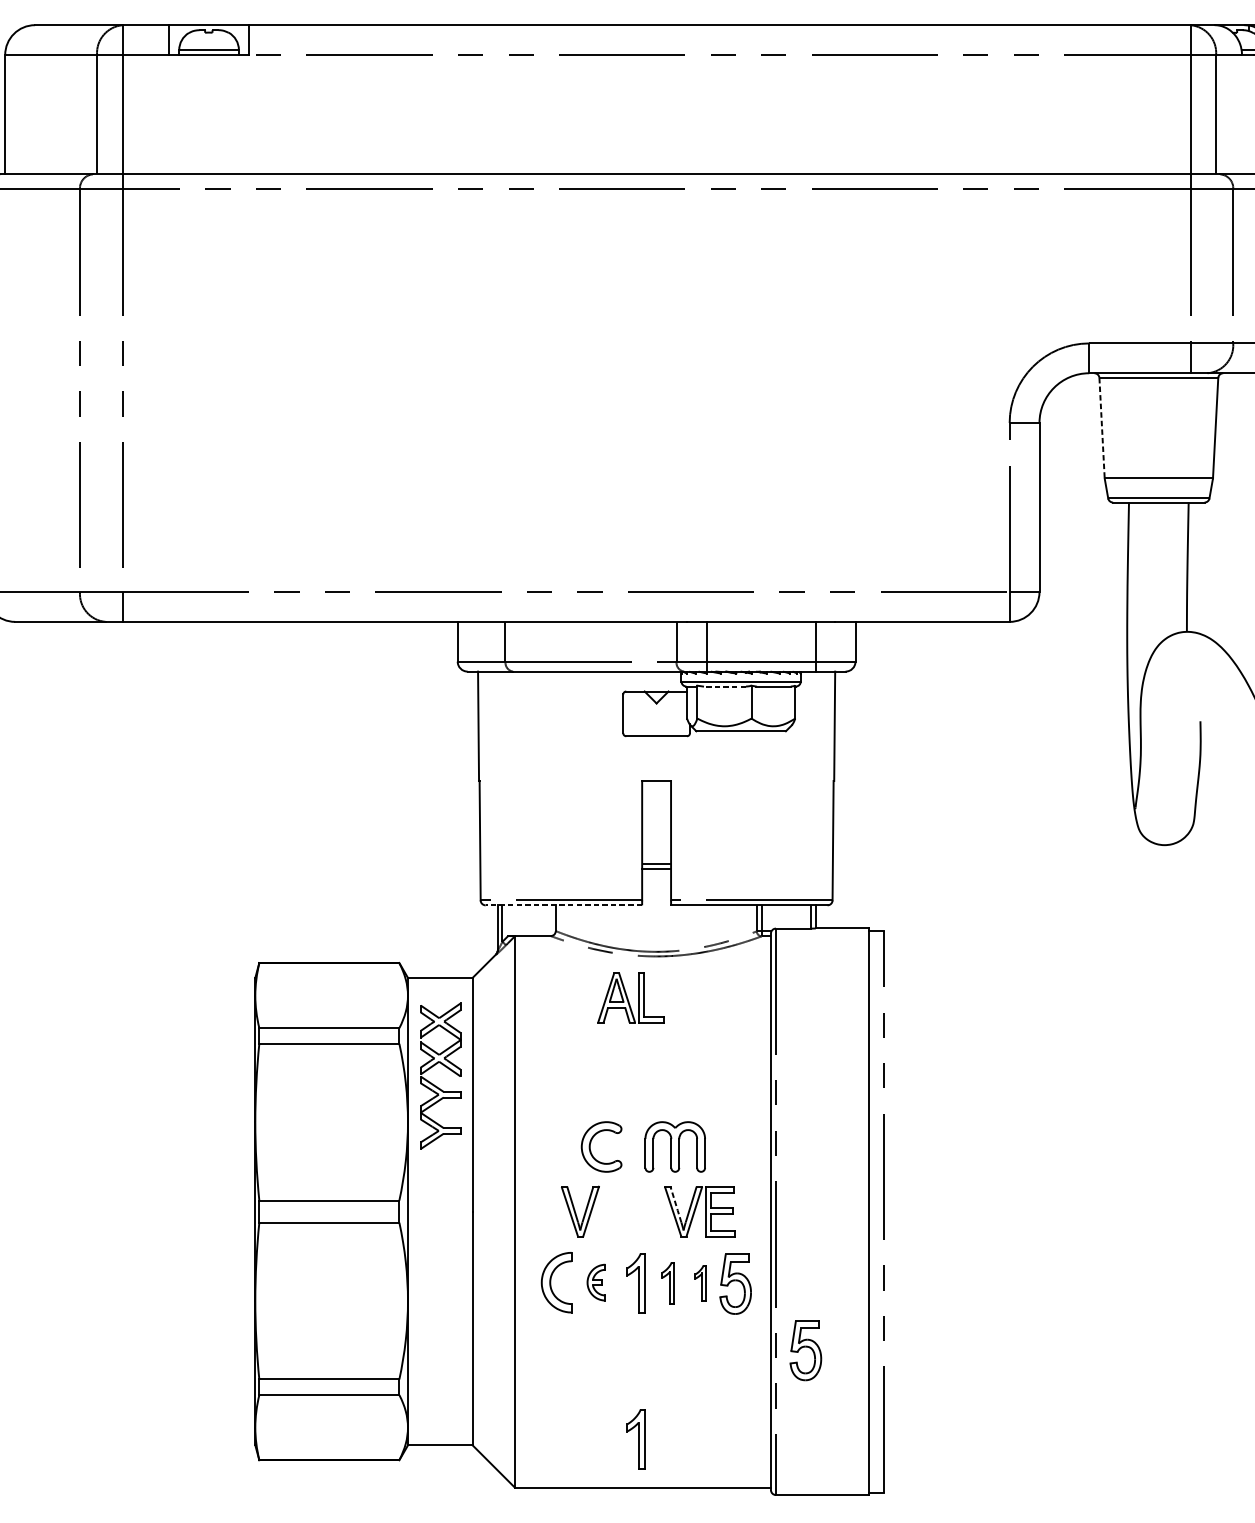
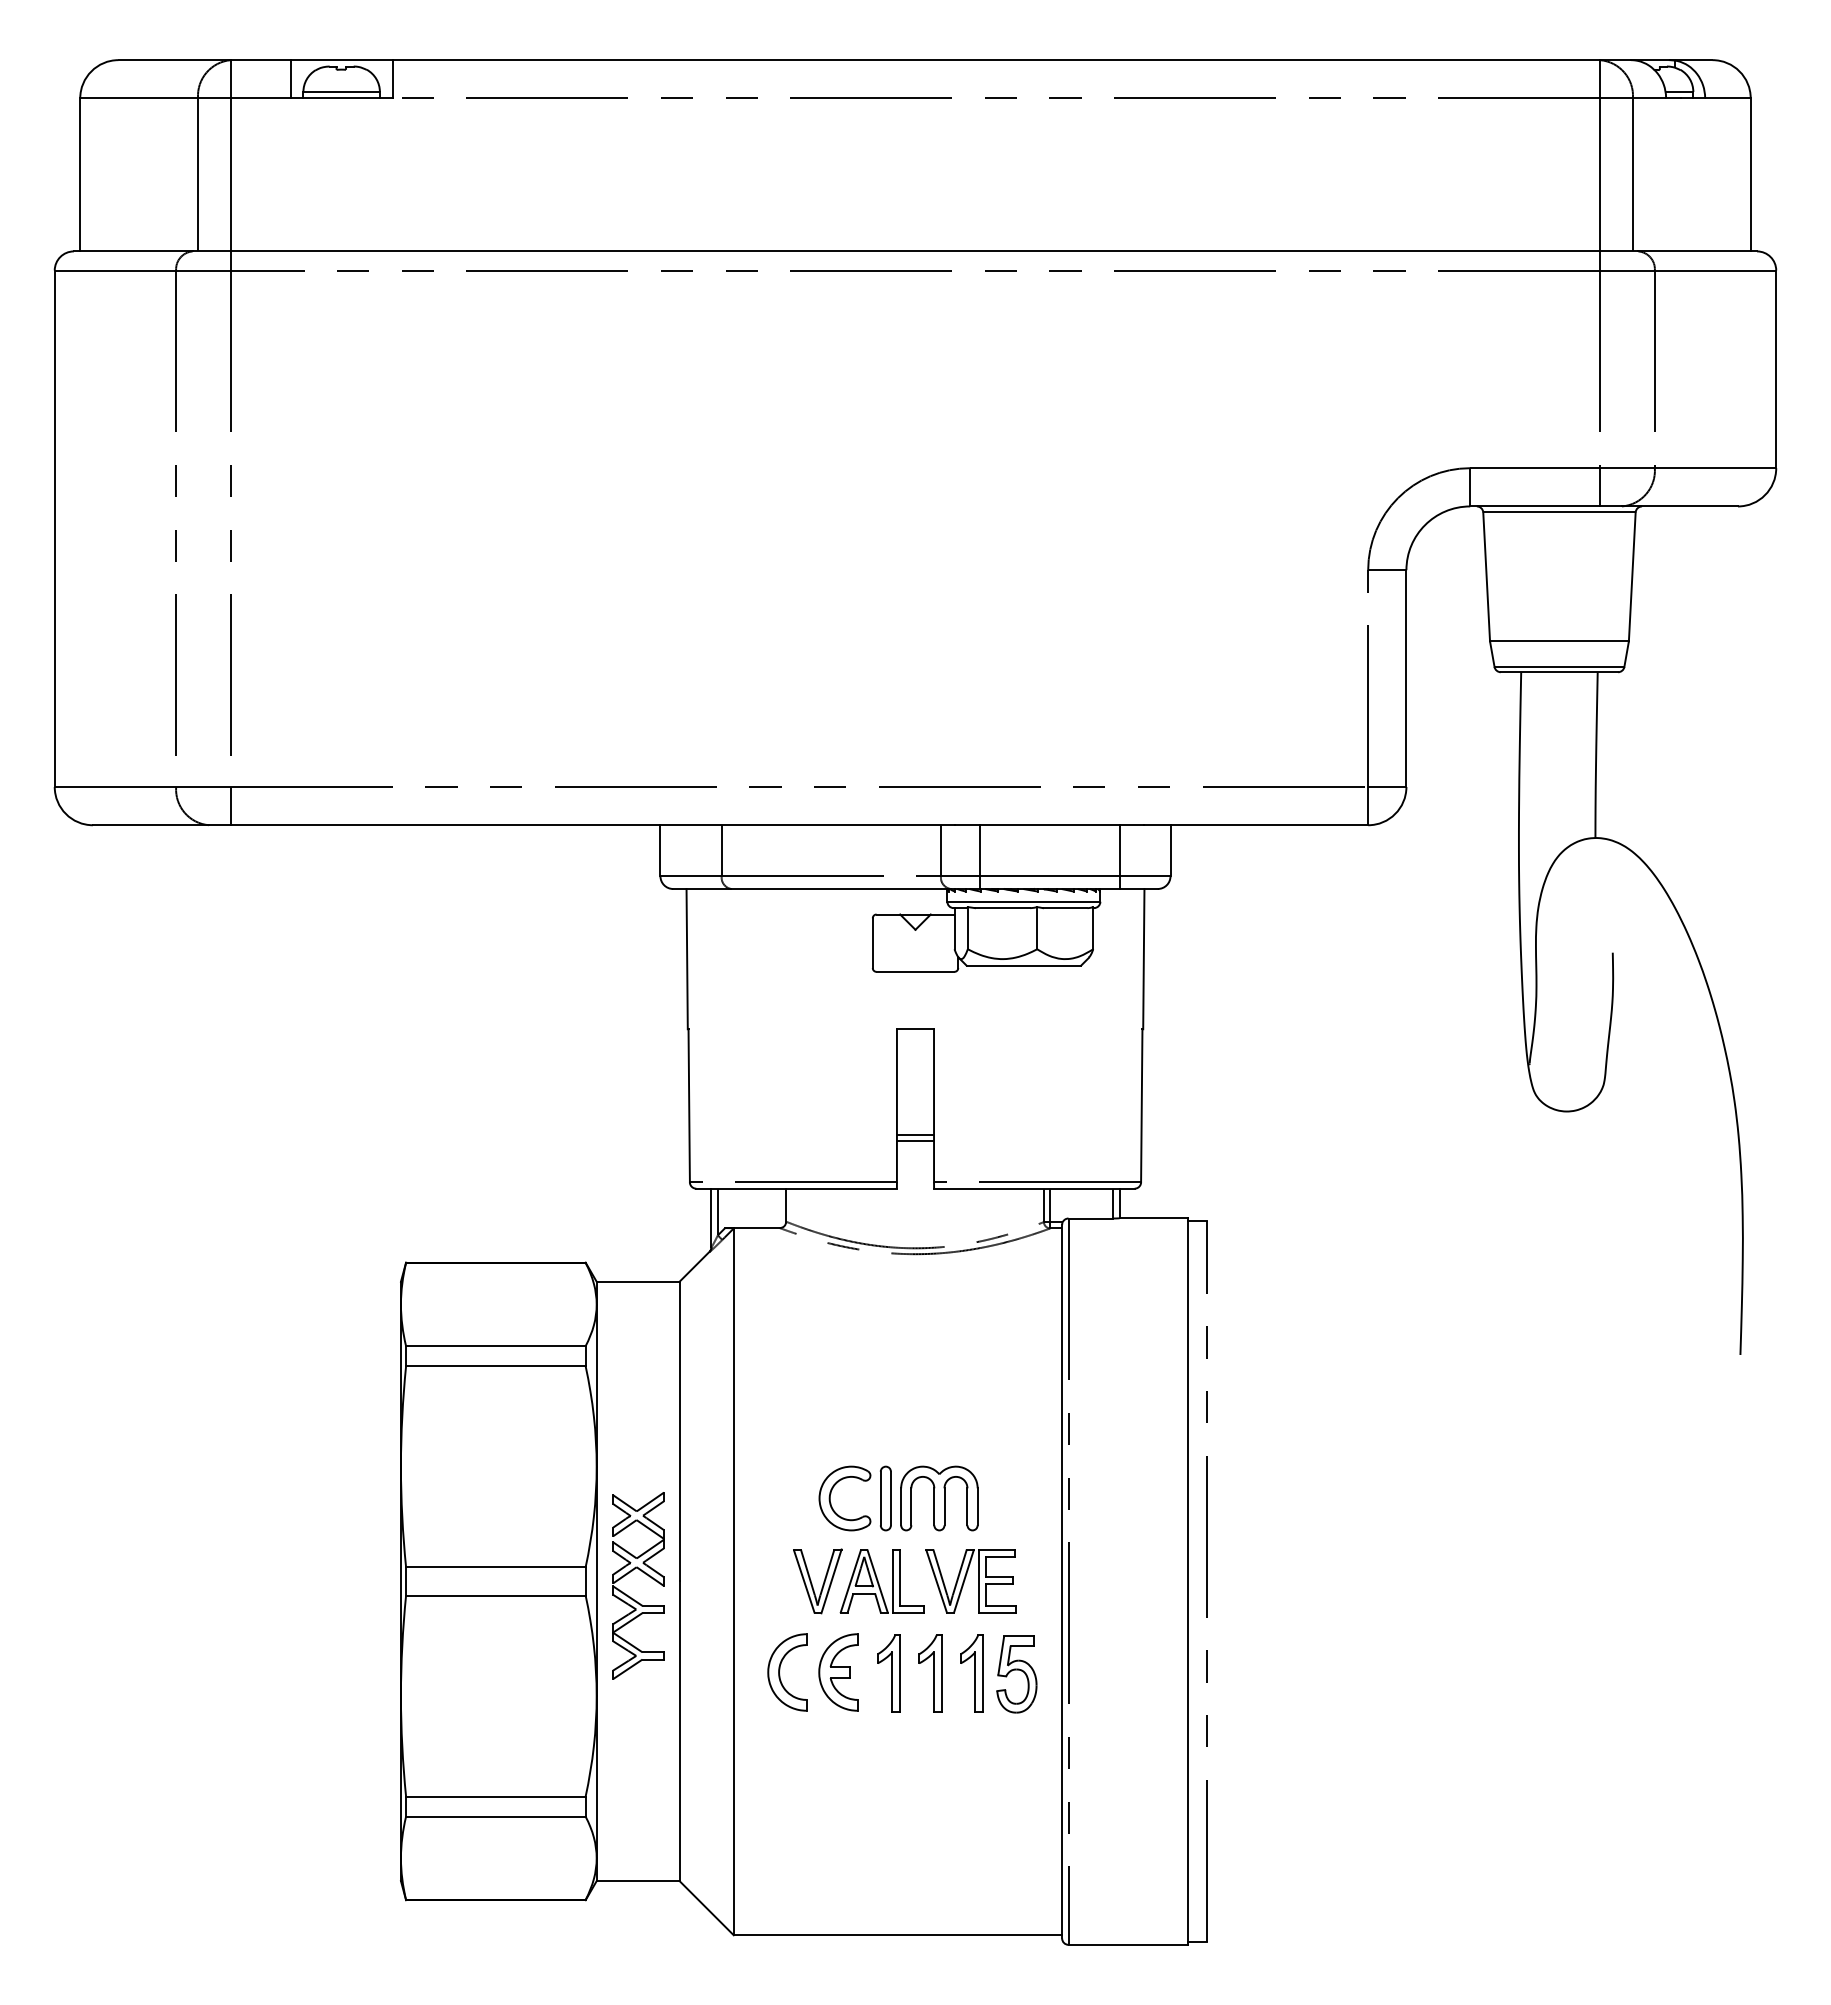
line: (1101, 427) -> (1486, 576), dashed -> solid
line: (724, 686) -> (1002, 908), dashed -> solid
line: (563, 905) -> (796, 1188), dashed -> solid
part: (630, 998) -> (881, 1581), moved
part: (446, 1068) -> (646, 1575), moved
part: (633, 1146) -> (885, 1498), added
line: (676, 1204) -> (940, 1572), dashed -> solid
part: (596, 1282) -> (838, 1672), size x1.67
part: (668, 1283) -> (930, 1673), size x1.43
part: (700, 1283) -> (971, 1673), size x1.67
part: (805, 1350) -> (1106, 1759), removed
part: (635, 1439) -> (888, 1873), removed

